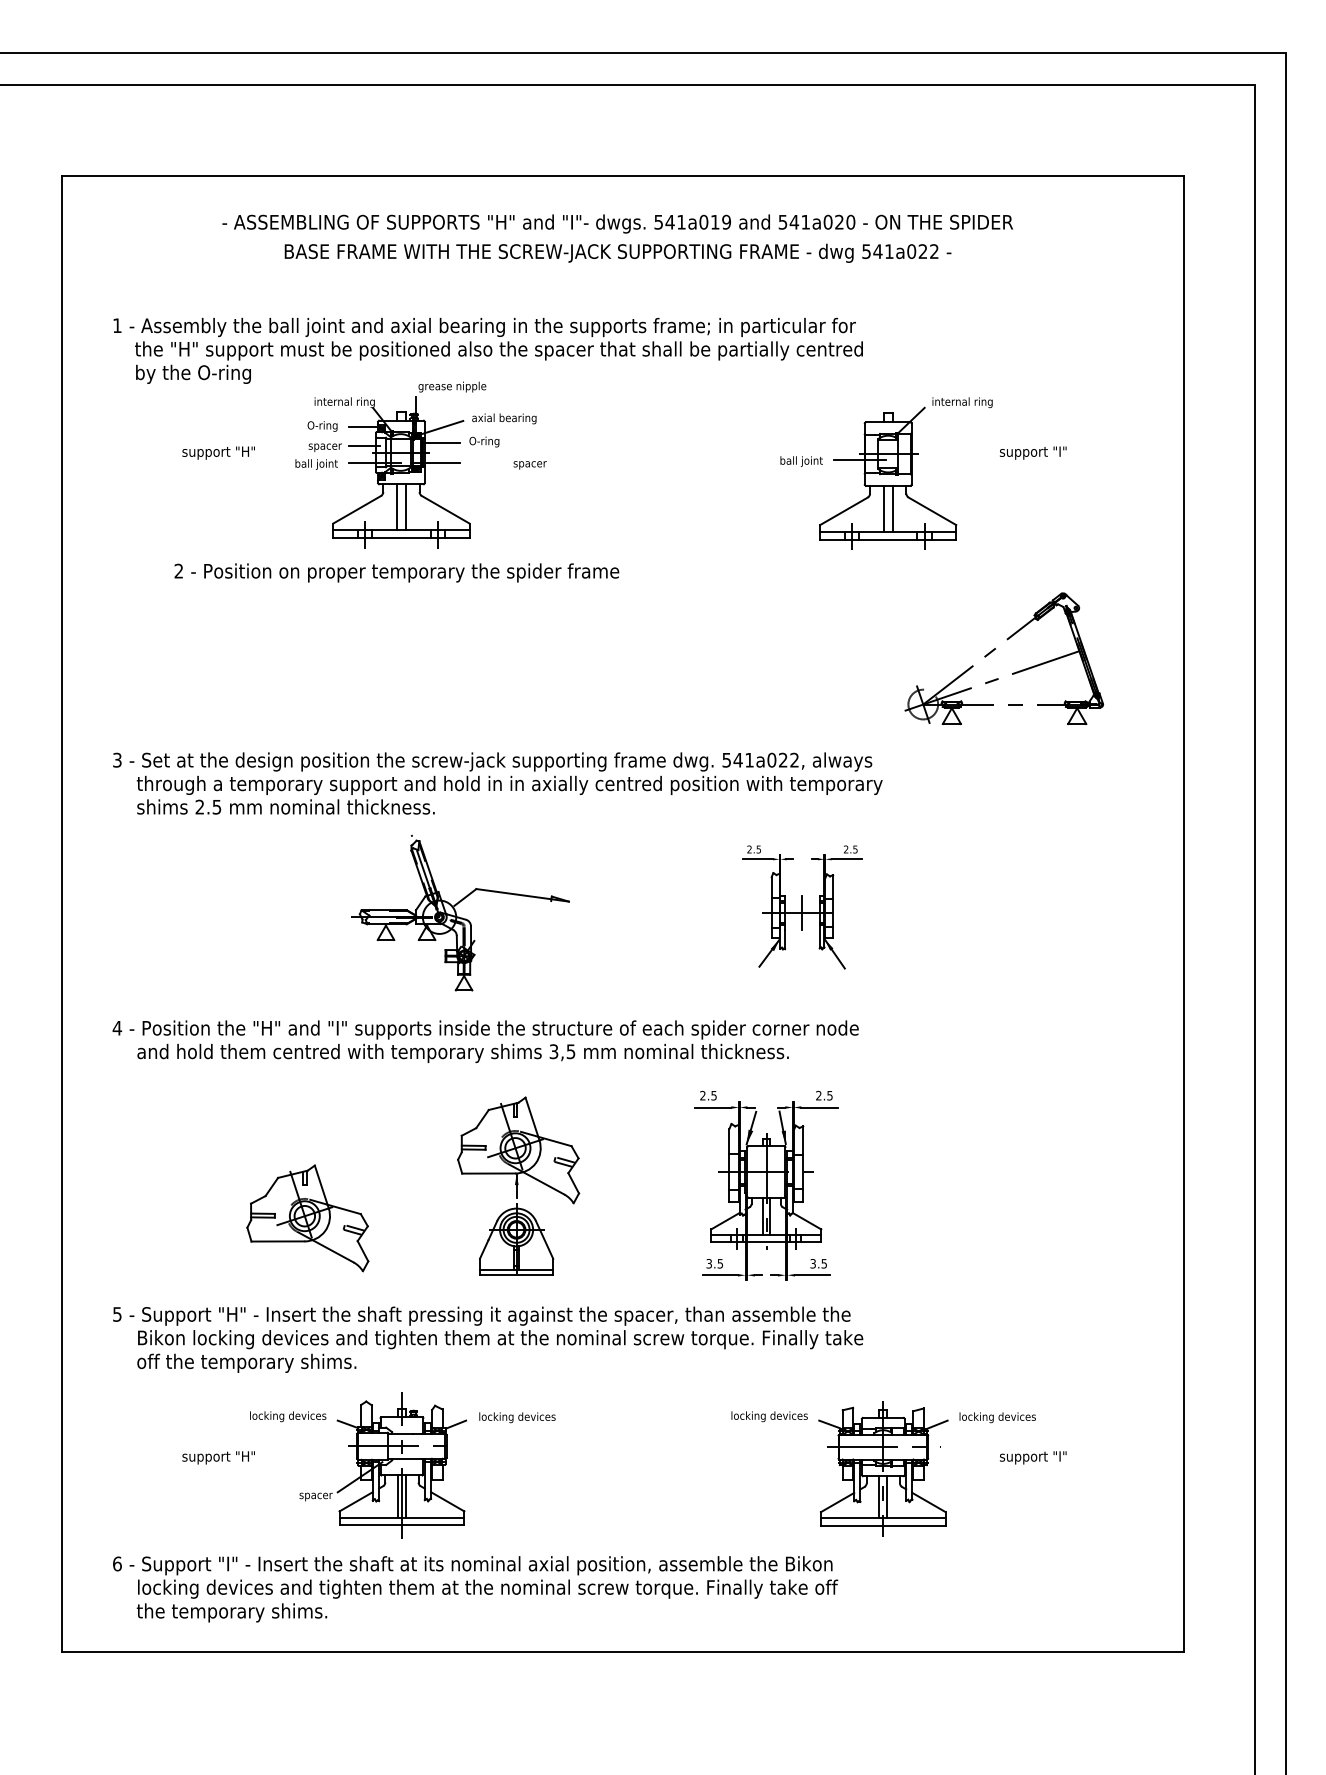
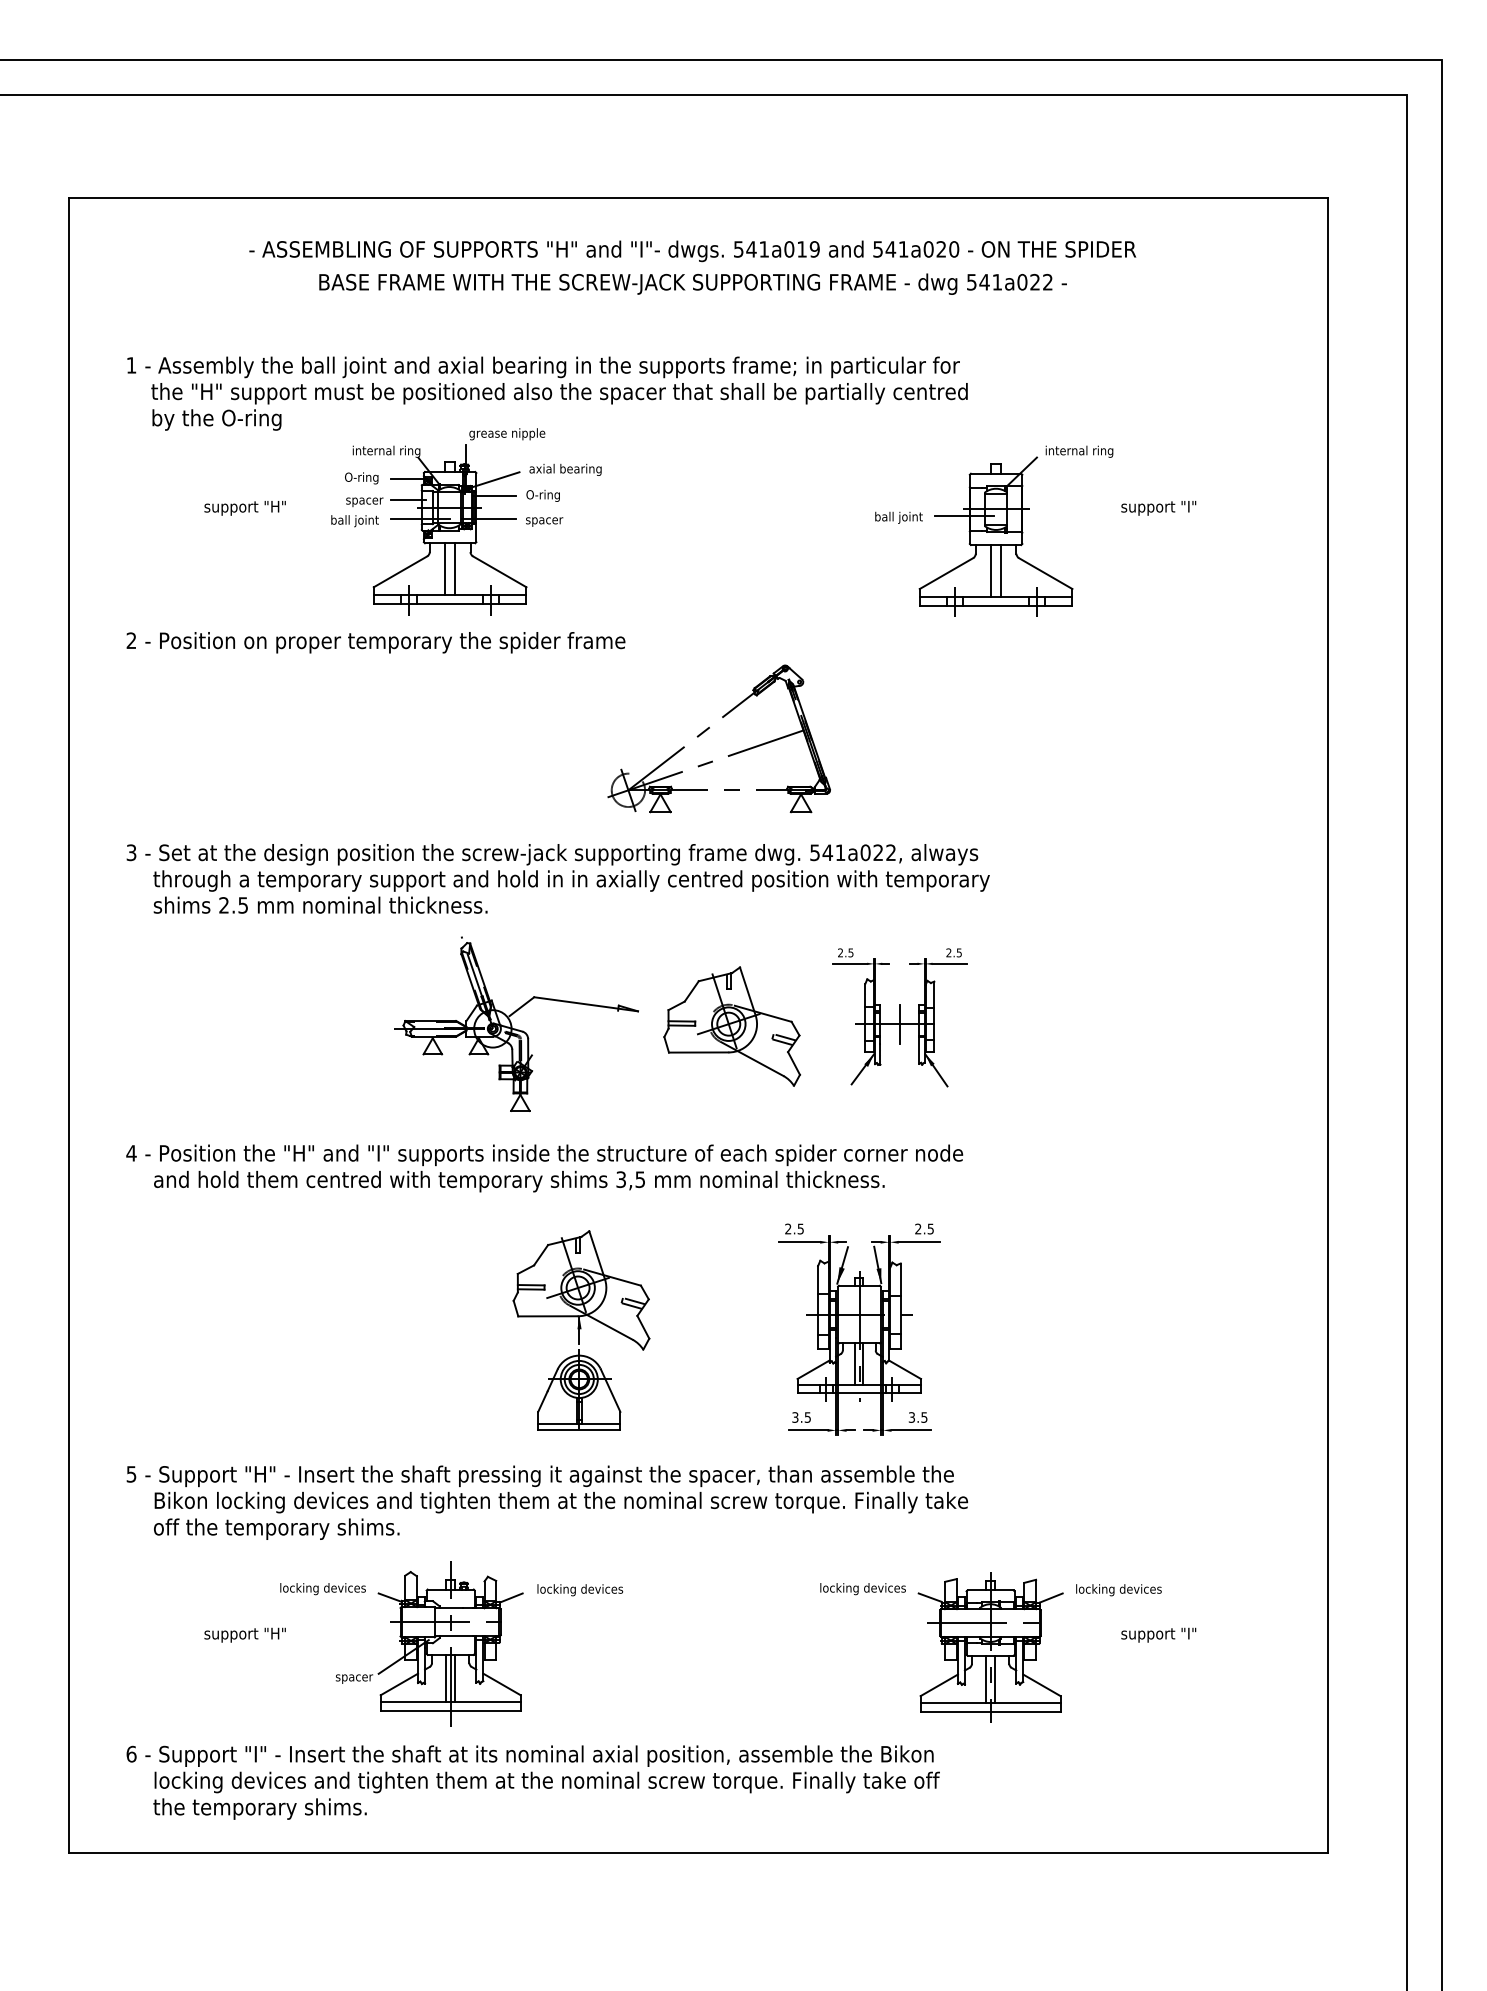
text: (530, 464) -> (544, 521), moved
text: (396, 572) -> (375, 642), moved
part: (995, 649) -> (709, 728), moved
part: (307, 1218) -> (731, 1026), moved

